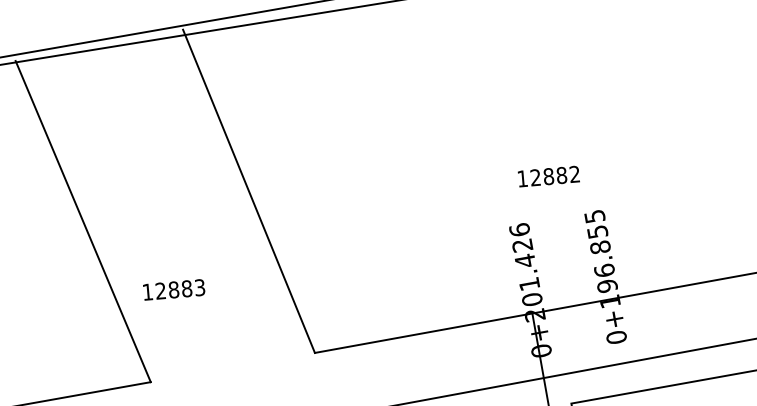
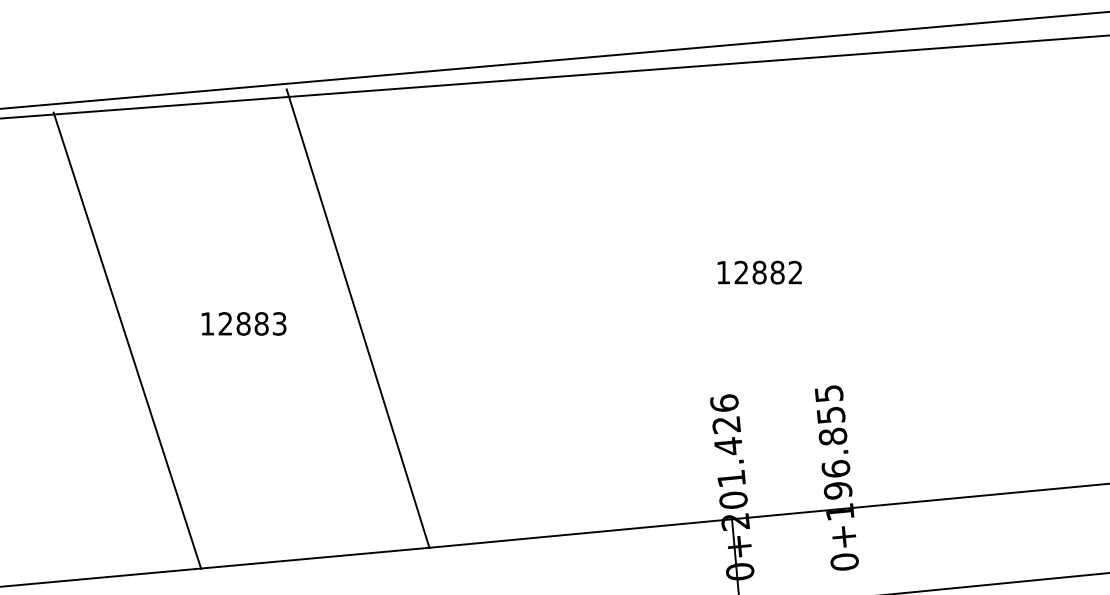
text: (548, 176) -> (759, 272), moved
text: (173, 289) -> (243, 323), moved
line: (233, 367) -> (315, 557), added

